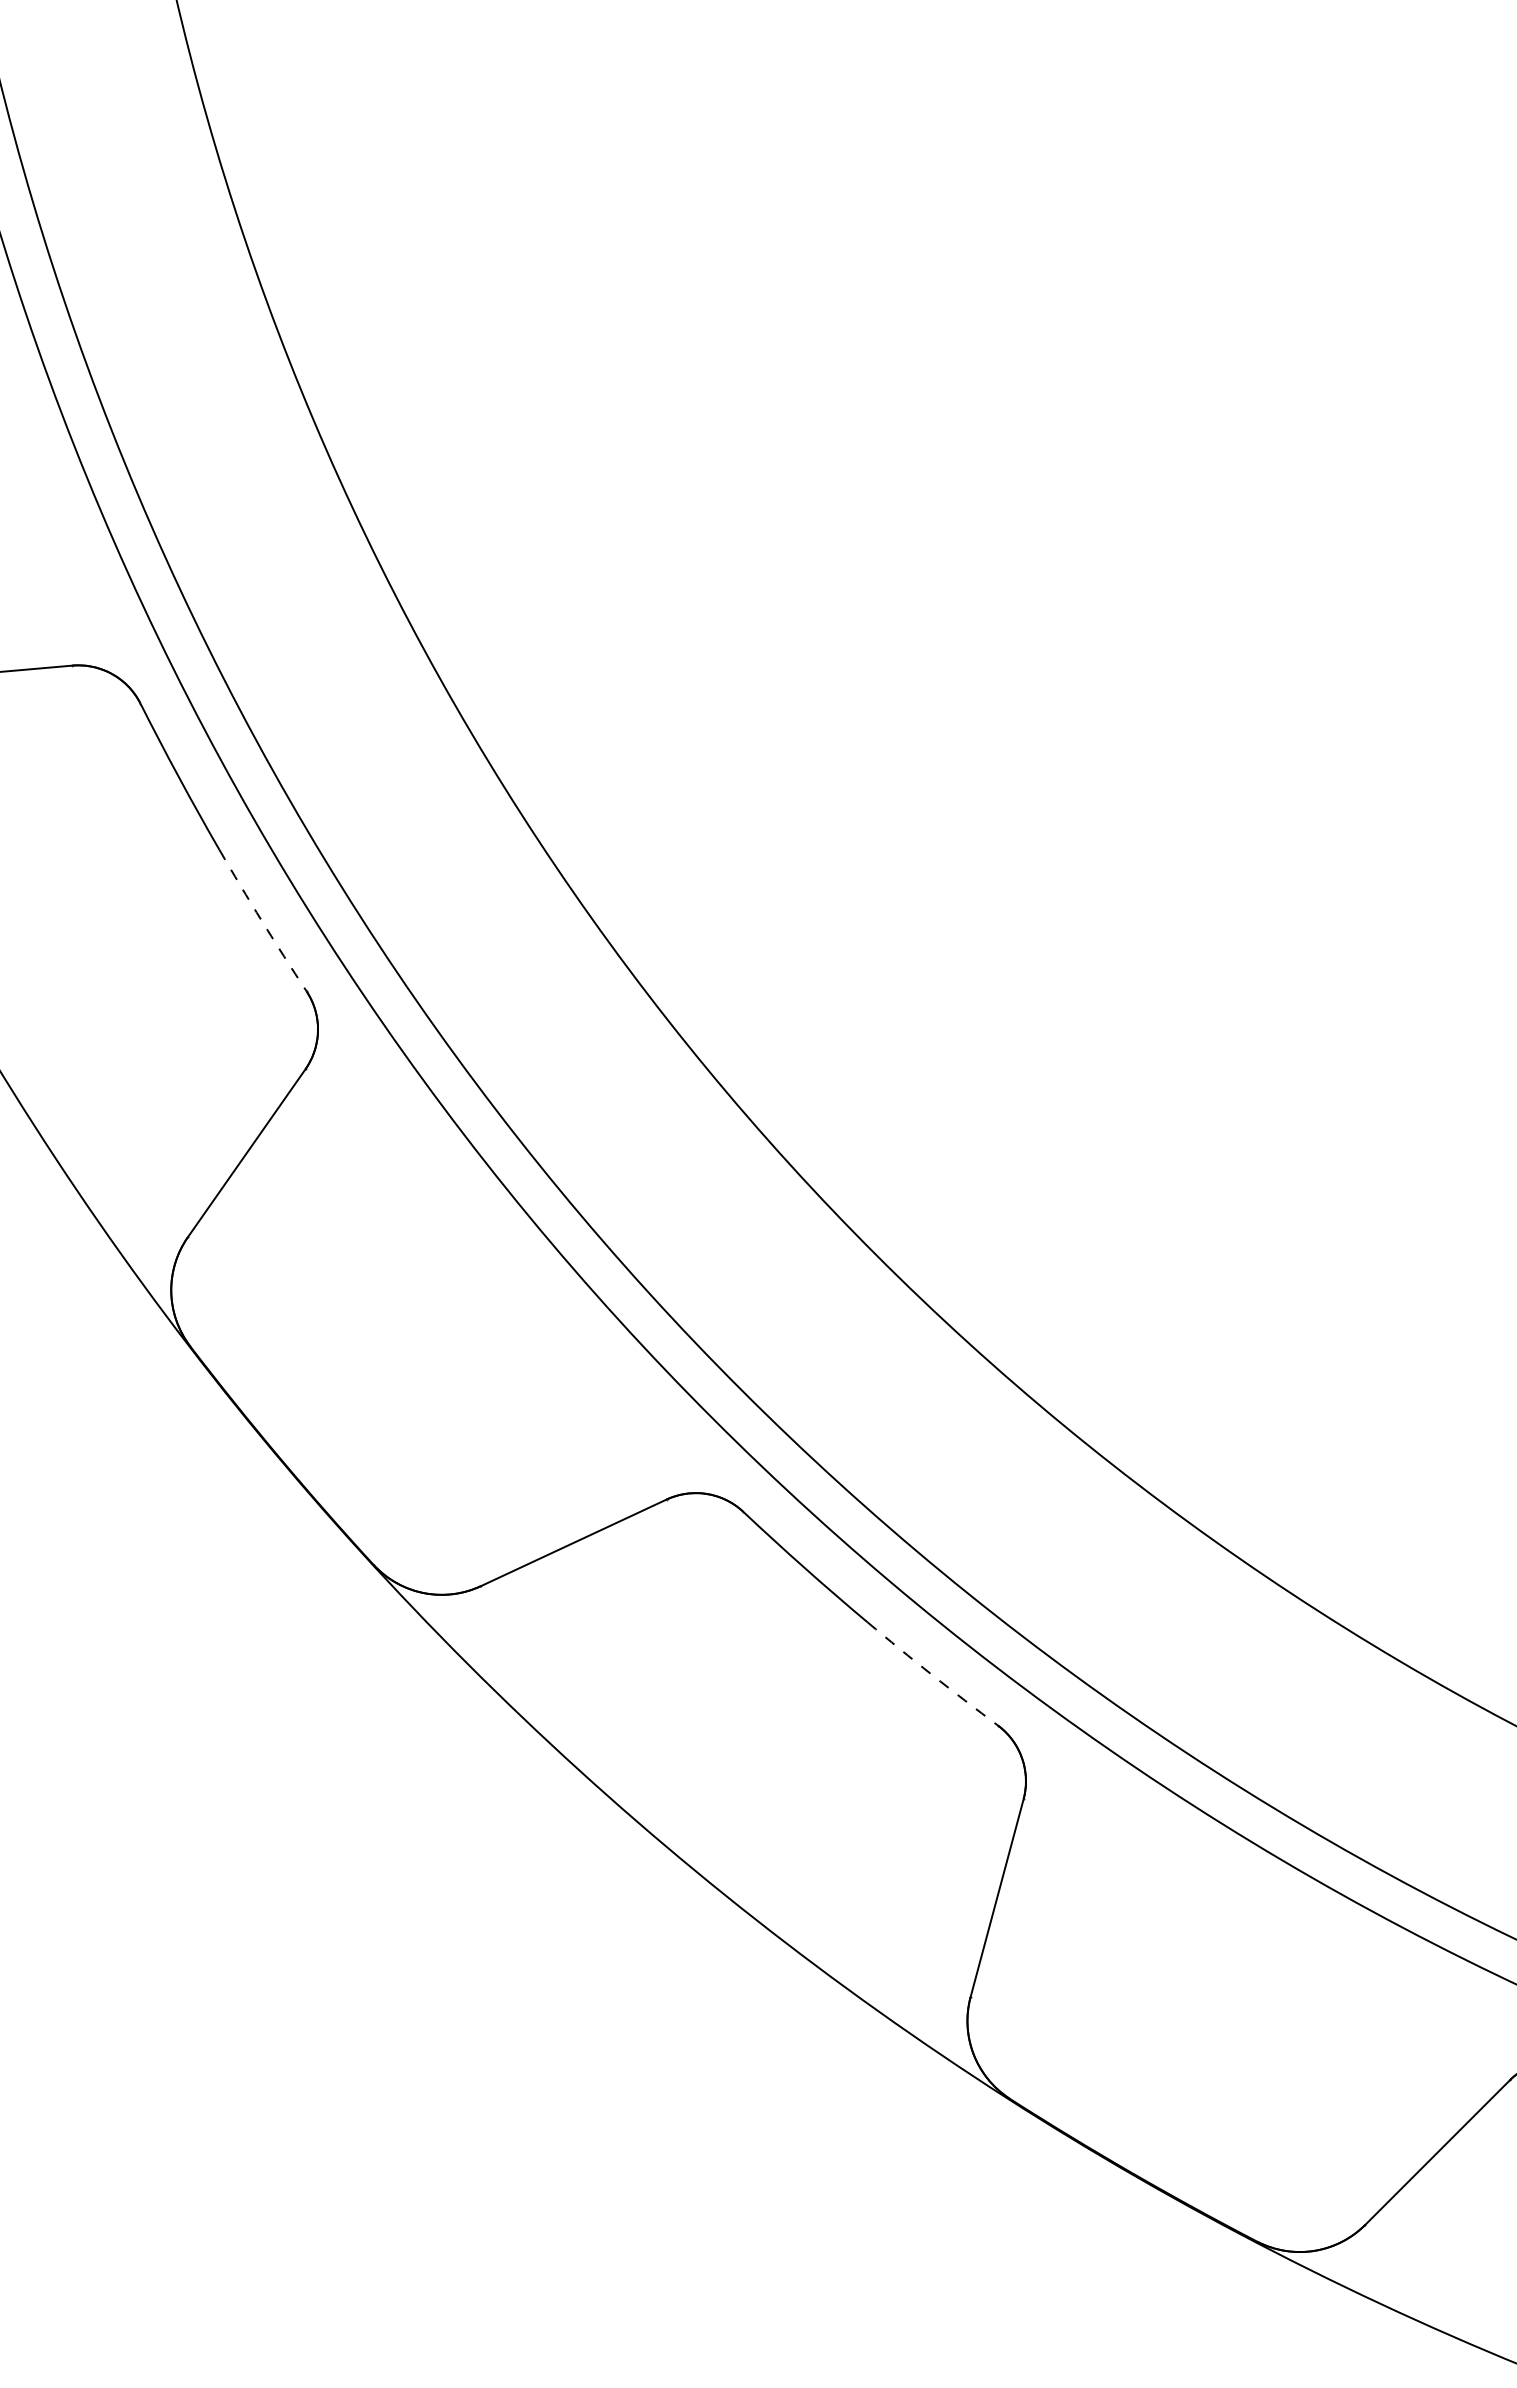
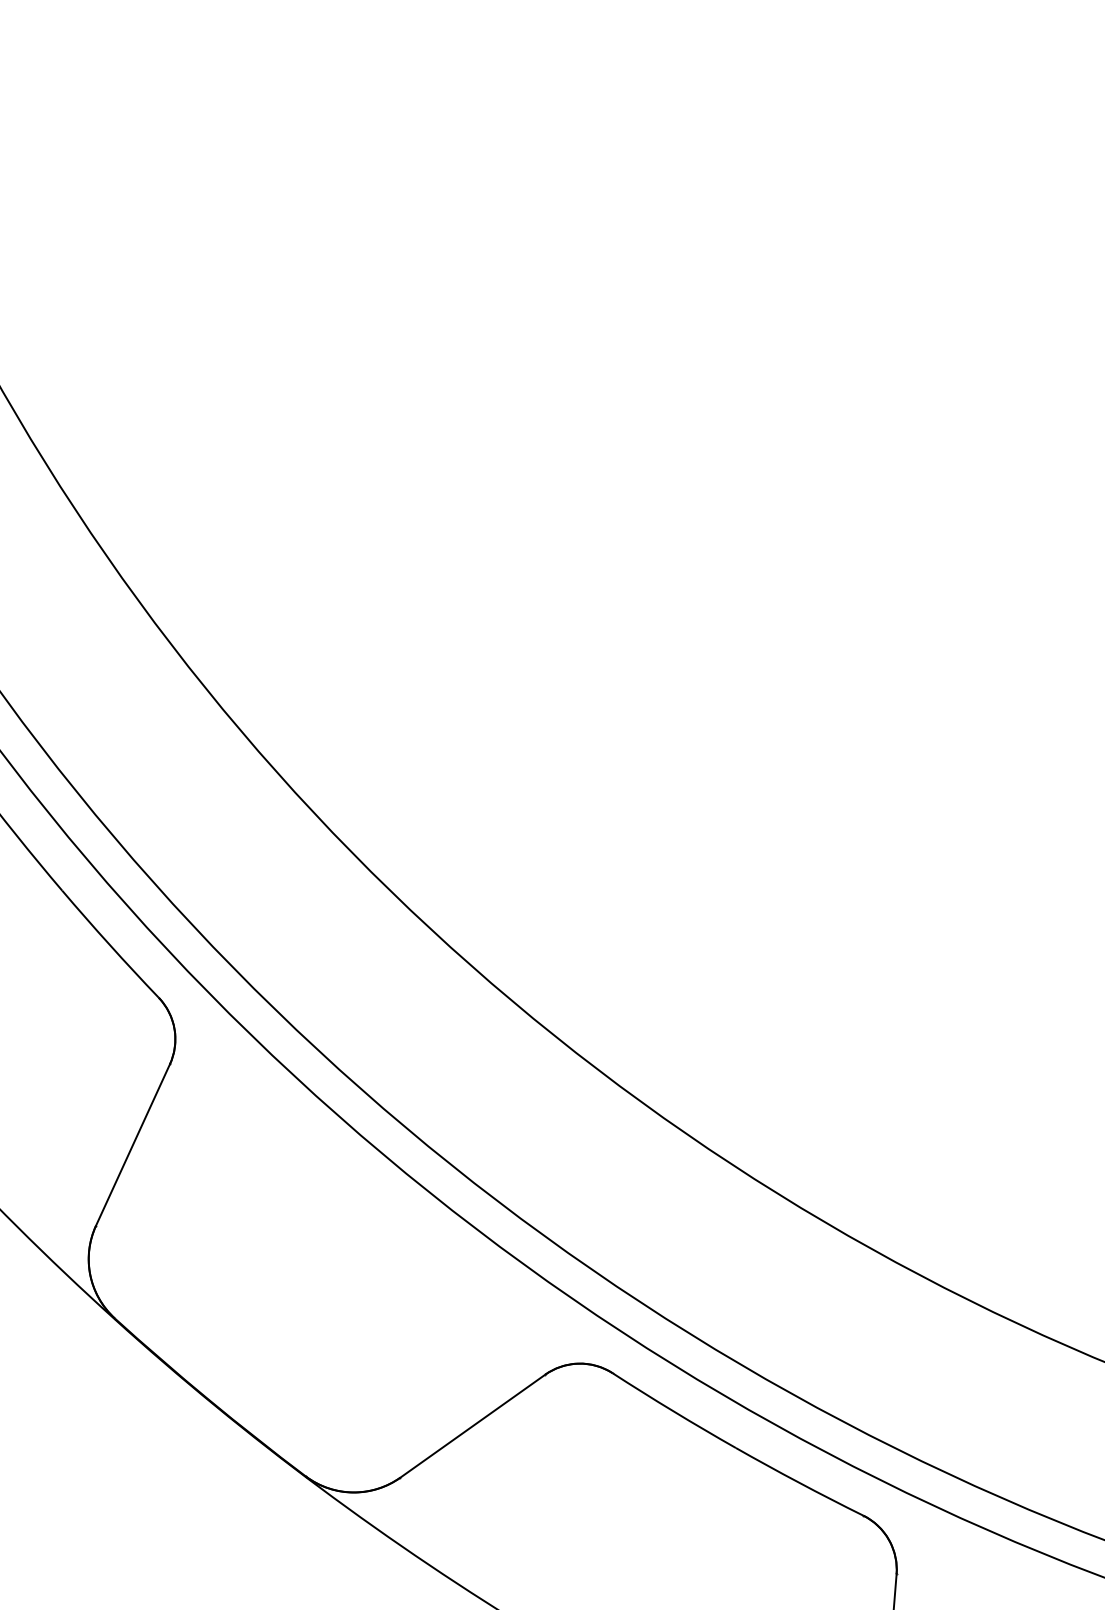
arc: (262, 921) -> (110, 945), dashed -> solid
arc: (932, 1674) -> (799, 1482), dashed -> solid

